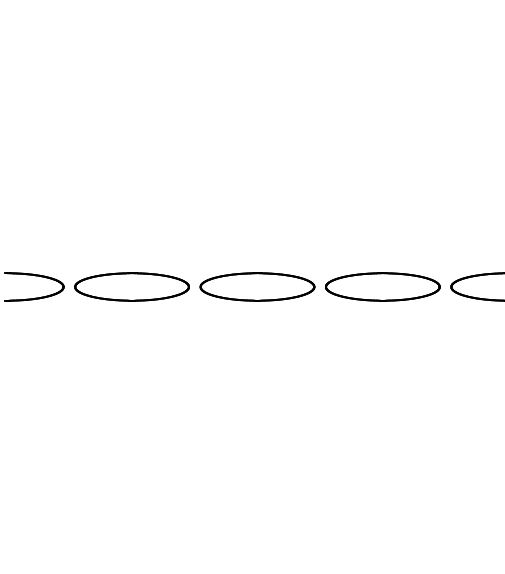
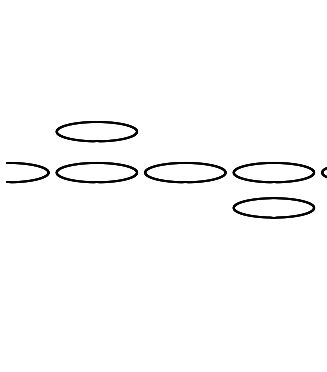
part: (131, 228) -> (96, 131), added
part: (382, 336) -> (273, 207), added

